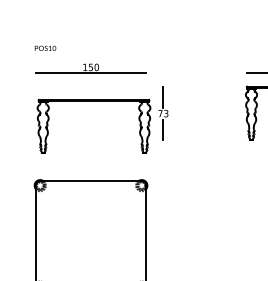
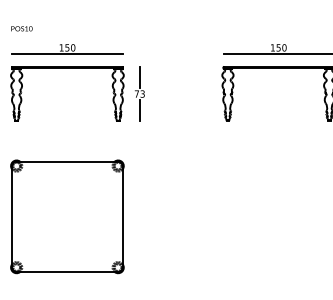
part: (94, 101) -> (67, 68), moved

